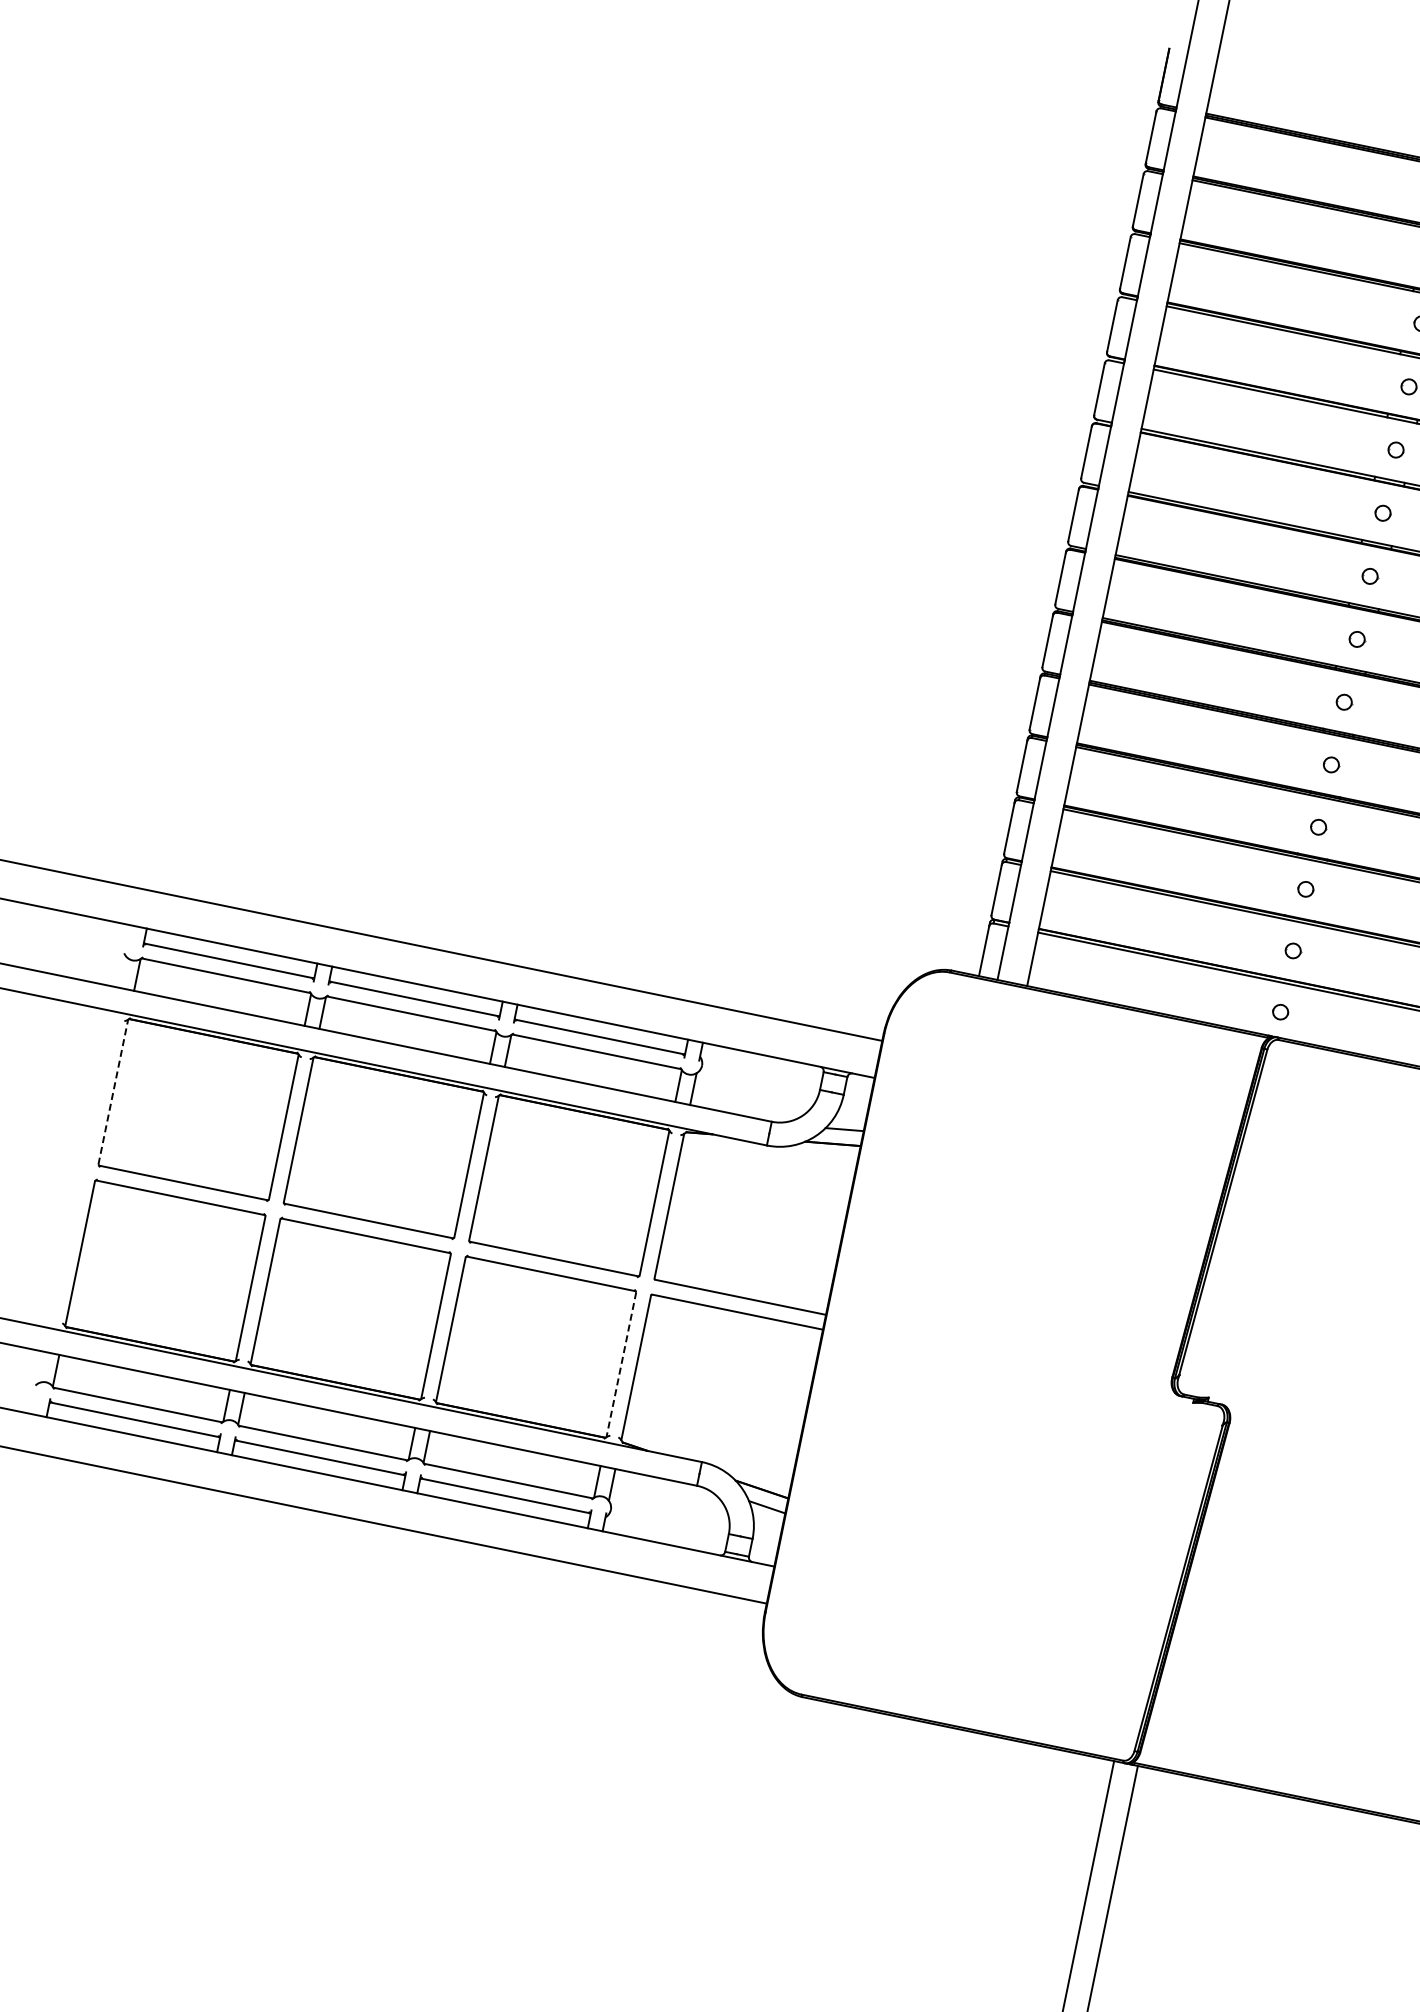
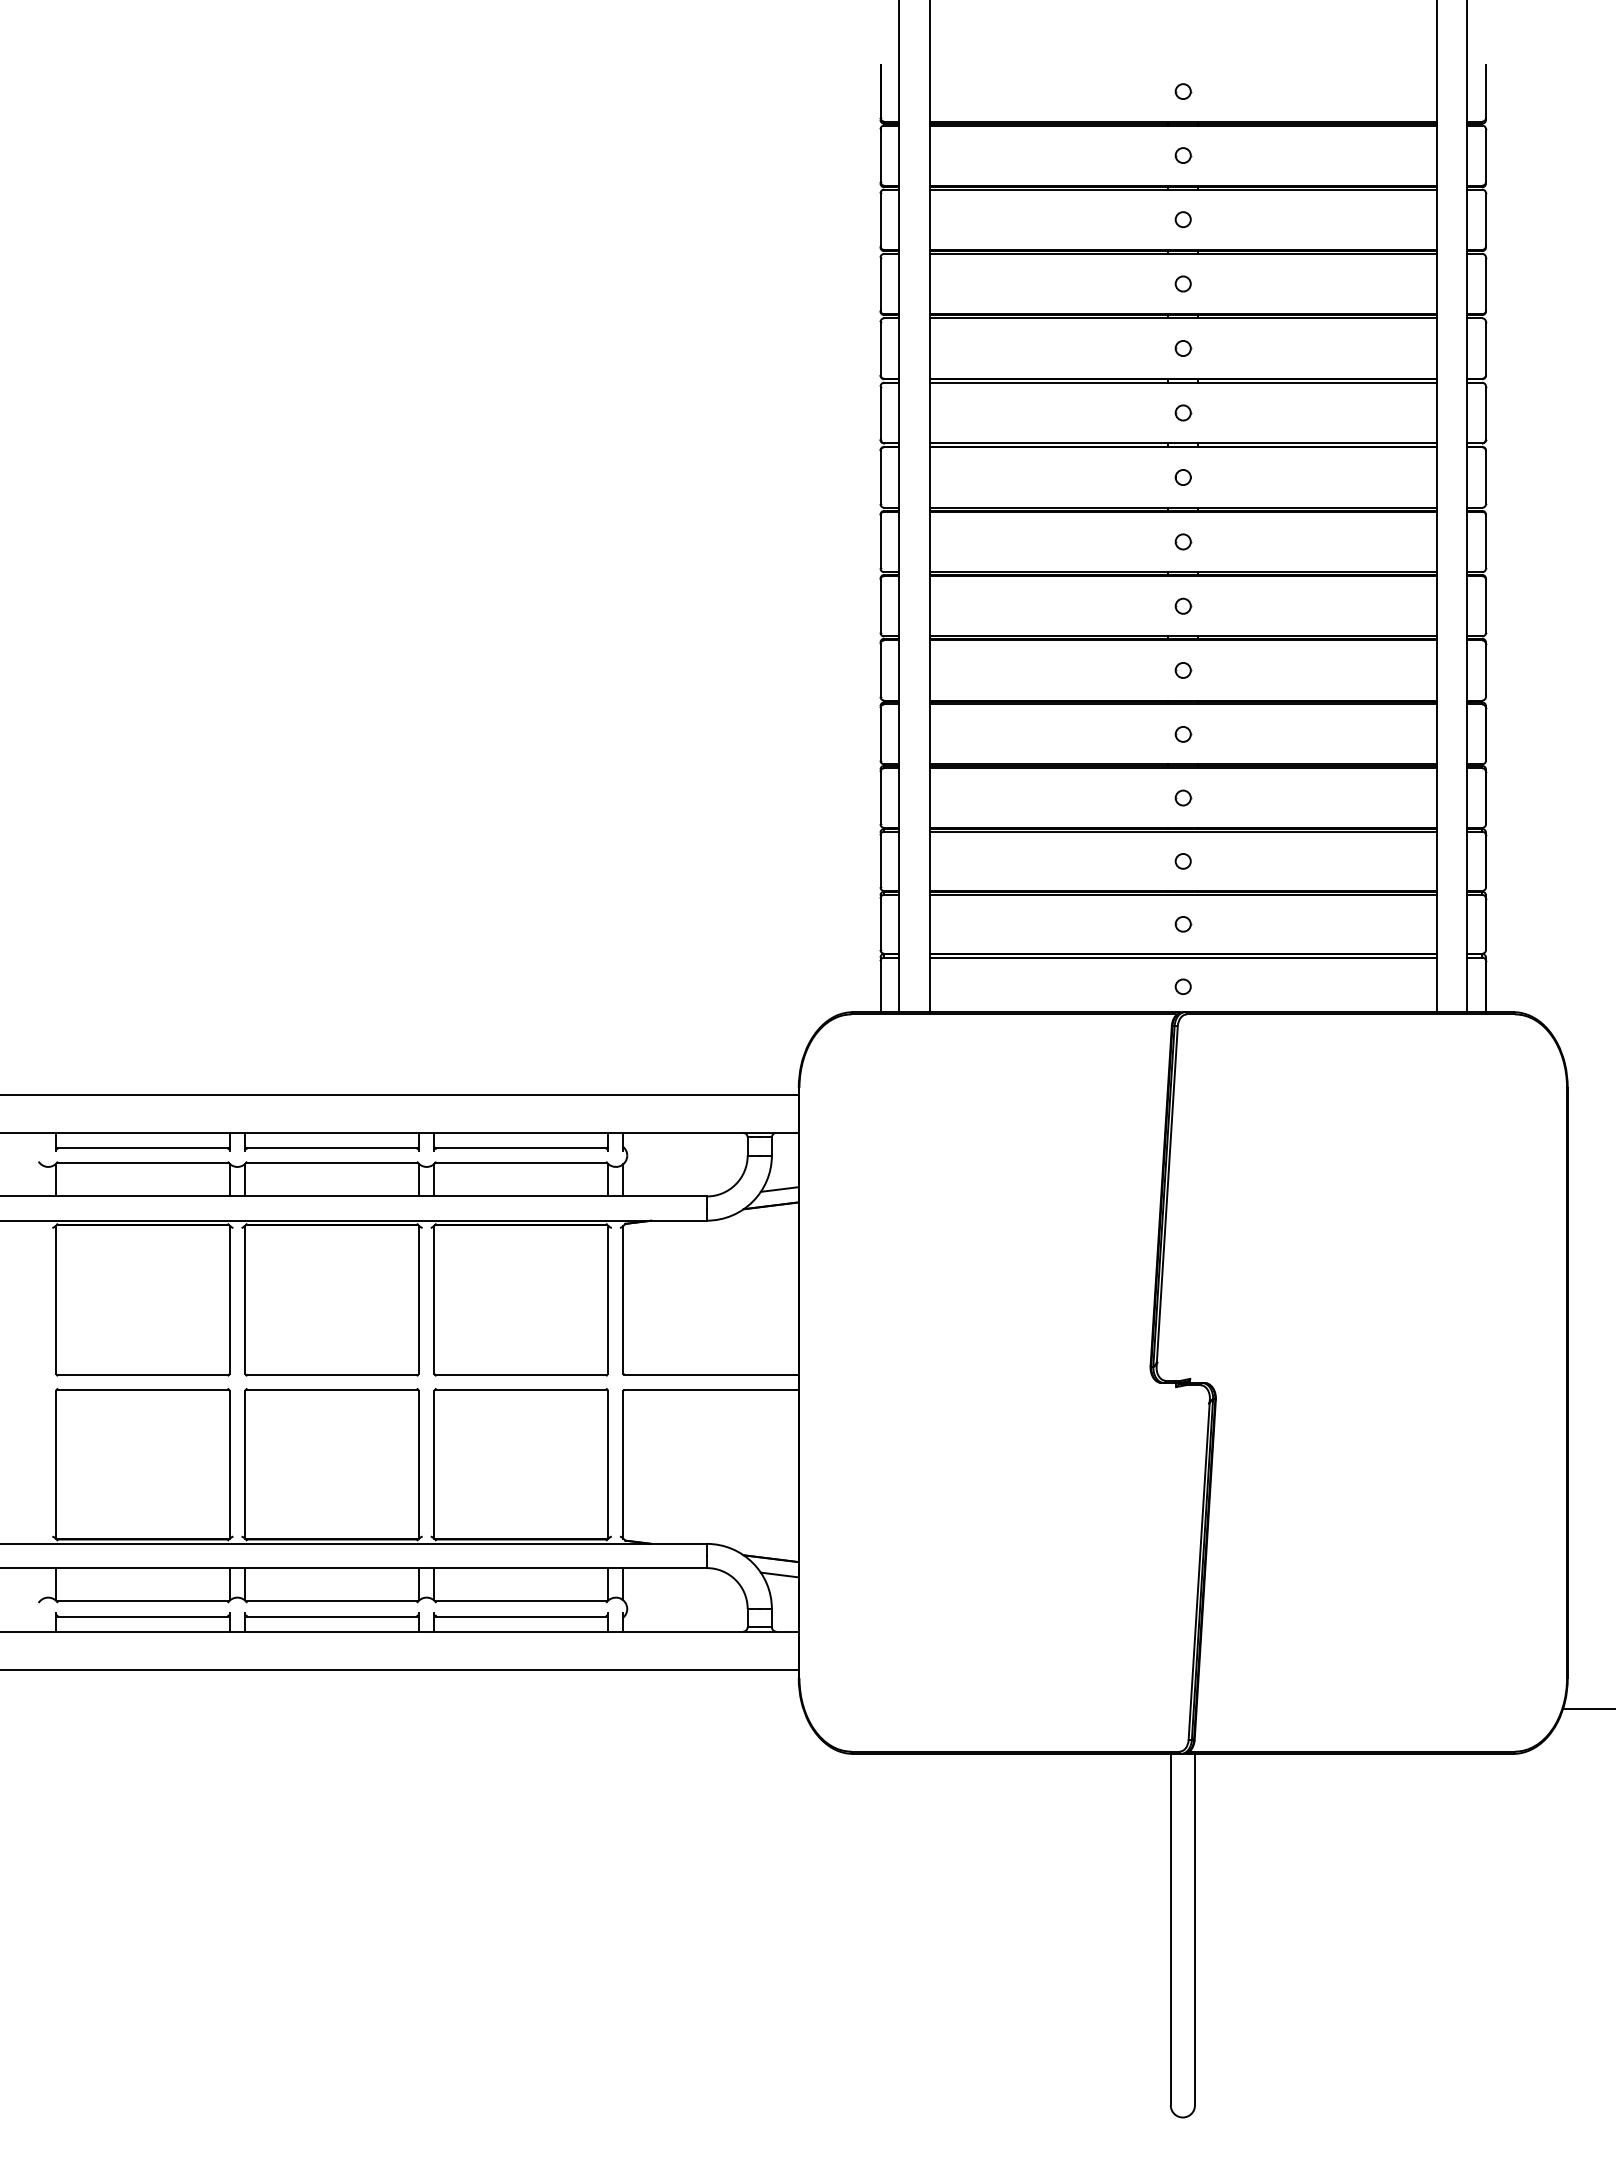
line: (113, 1091) -> (55, 1299), dashed -> solid
line: (621, 1364) -> (608, 1464), dashed -> solid

